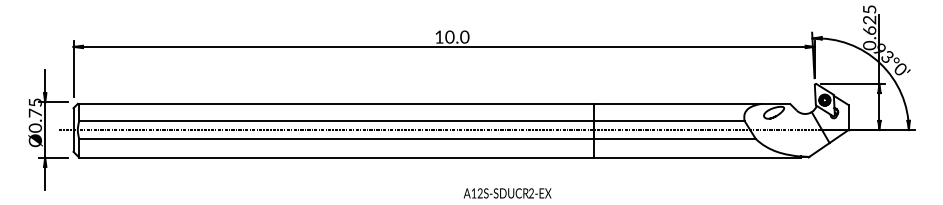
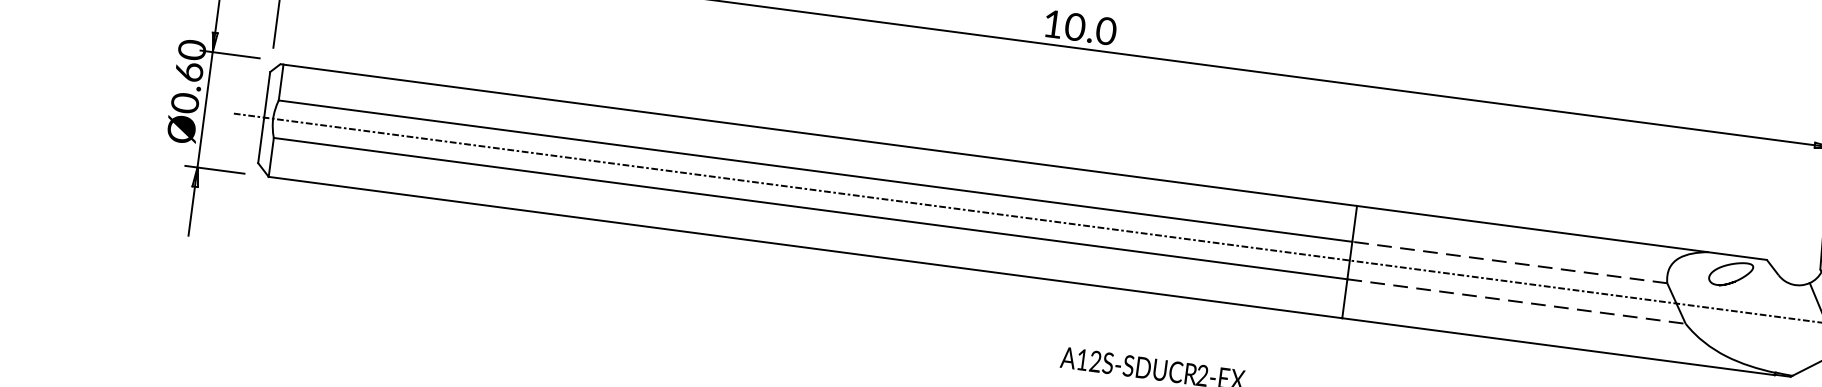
text: (34, 107) -> (188, 59), Ø0.75 -> Ø0.60
line: (668, 121) -> (1508, 263), solid -> dashed
line: (675, 139) -> (1517, 302), solid -> dashed

